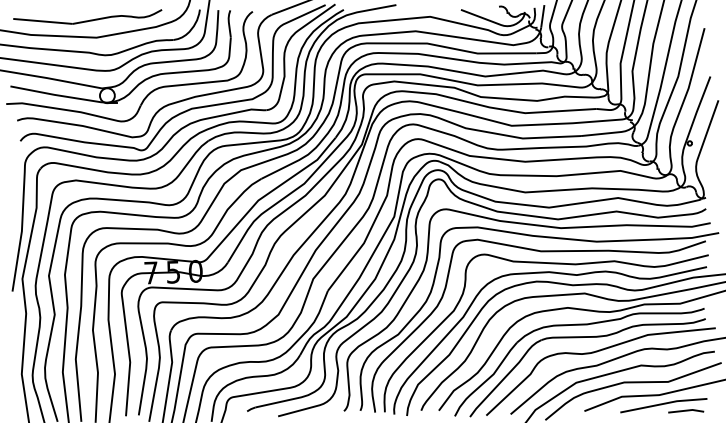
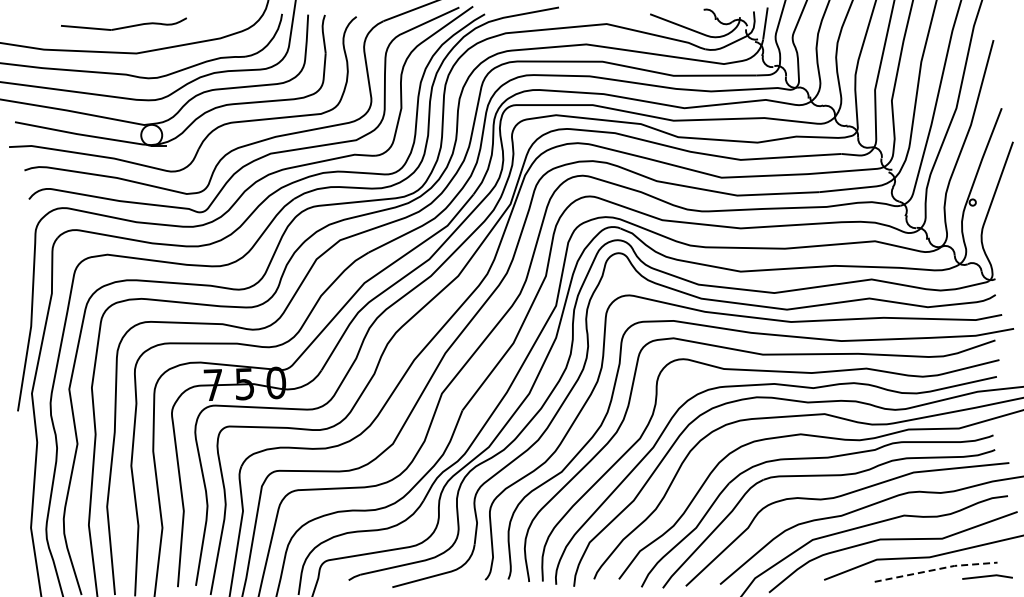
part: (87, 16) -> (123, 23), size x0.6
line: (664, 403) -> (937, 569), solid -> dashed
line: (686, 410) -> (987, 576), moved

